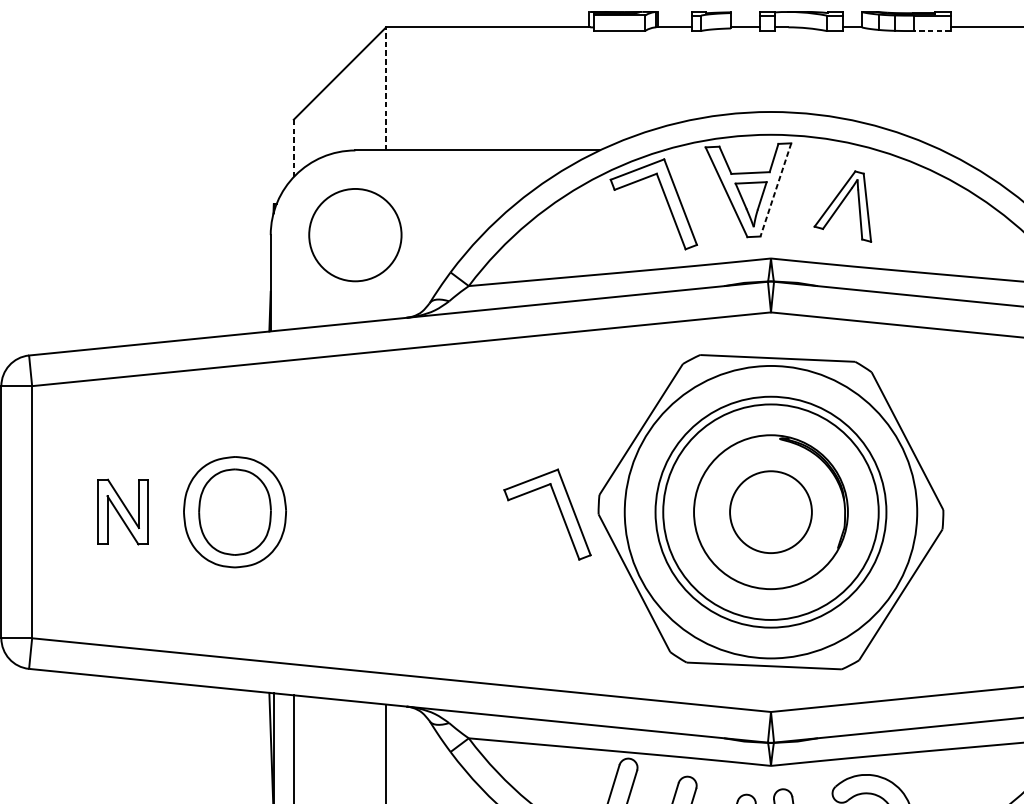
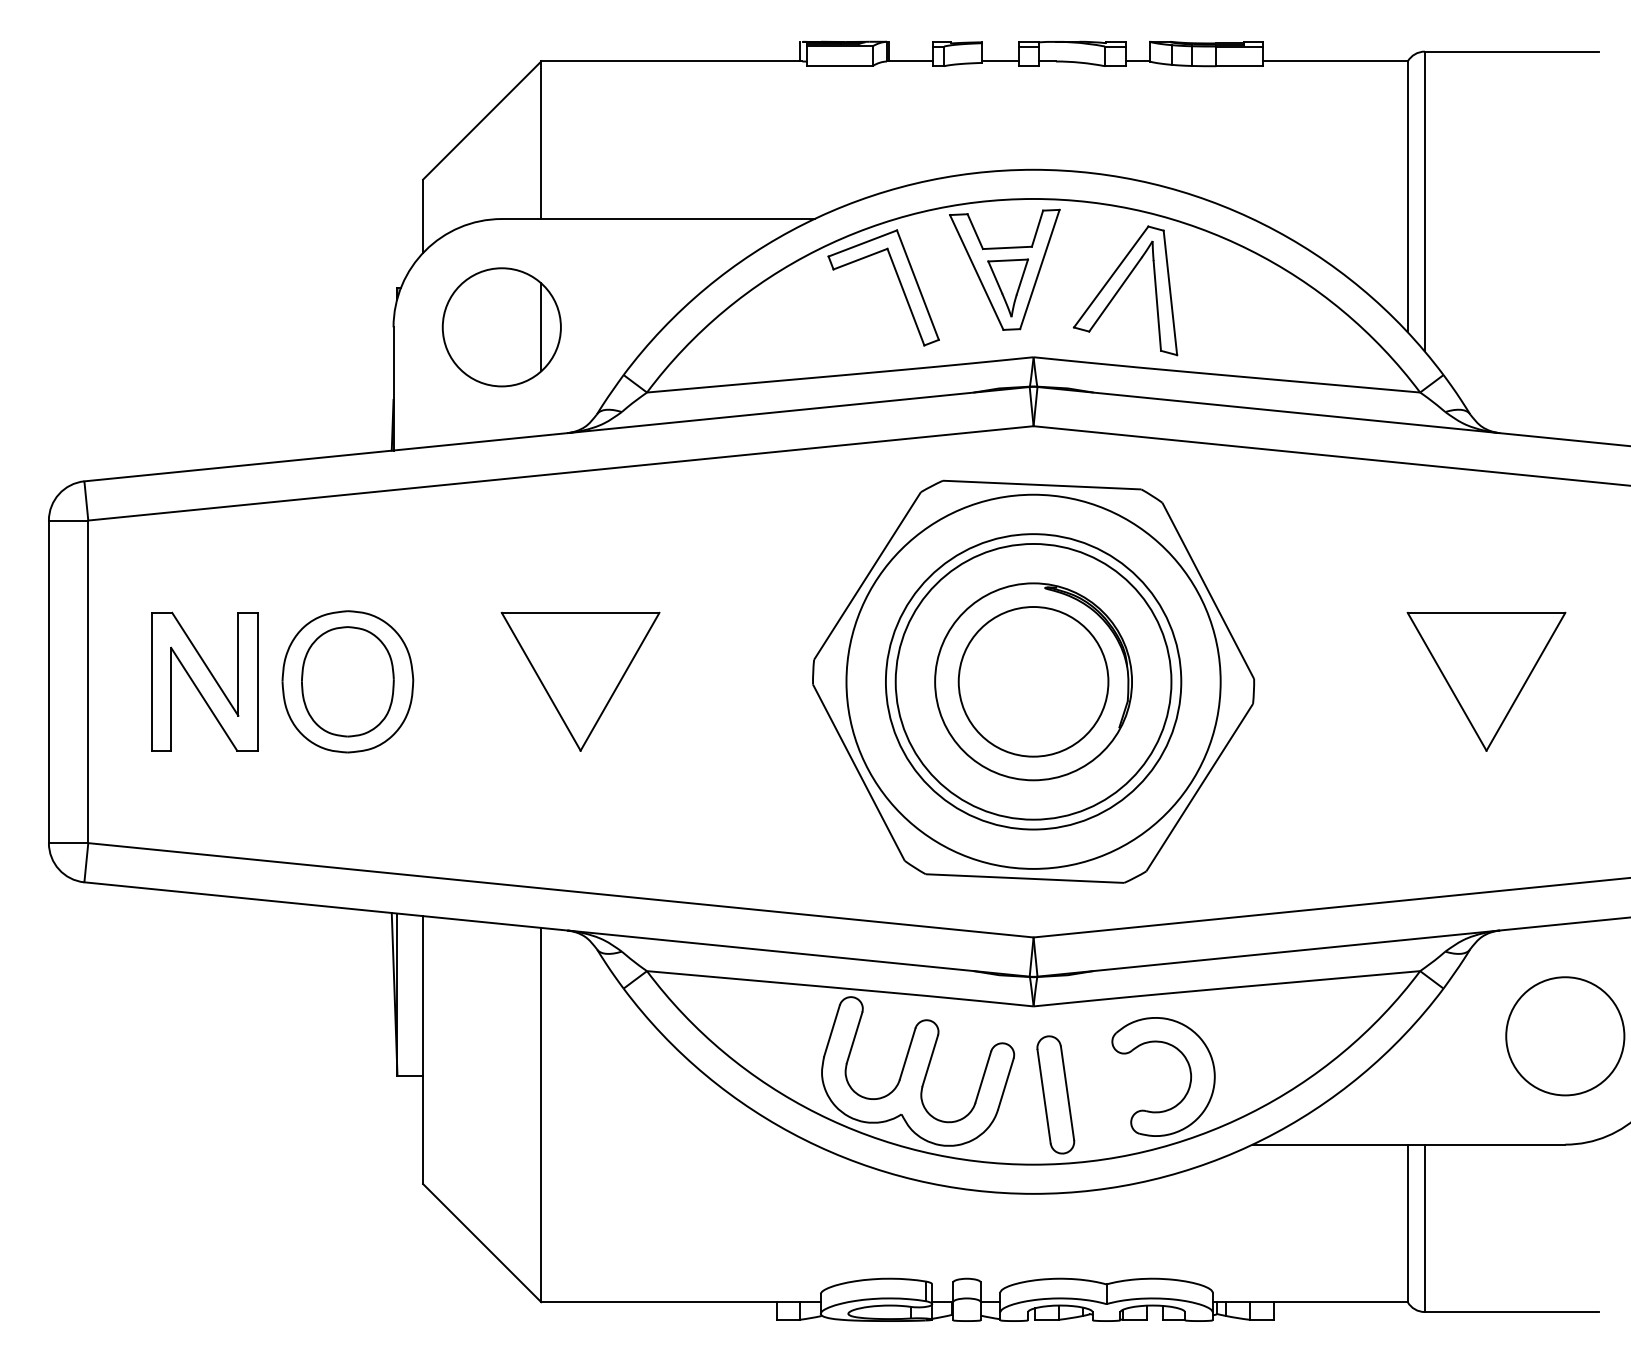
line: (931, 31) -> (1239, 66), dashed -> solid
line: (386, 89) -> (541, 140), dashed -> solid
line: (294, 148) -> (423, 216), dashed -> solid
line: (775, 189) -> (1039, 269), dashed -> solid
part: (842, 206) -> (1125, 290), size x1.43
line: (386, 235) -> (541, 327), added
part: (122, 511) -> (204, 681), size x1.67
part: (416, 511) -> (580, 681), added
part: (559, 511) -> (763, 680), removed
circle: (770, 511) -> (1033, 681), size x1.43

